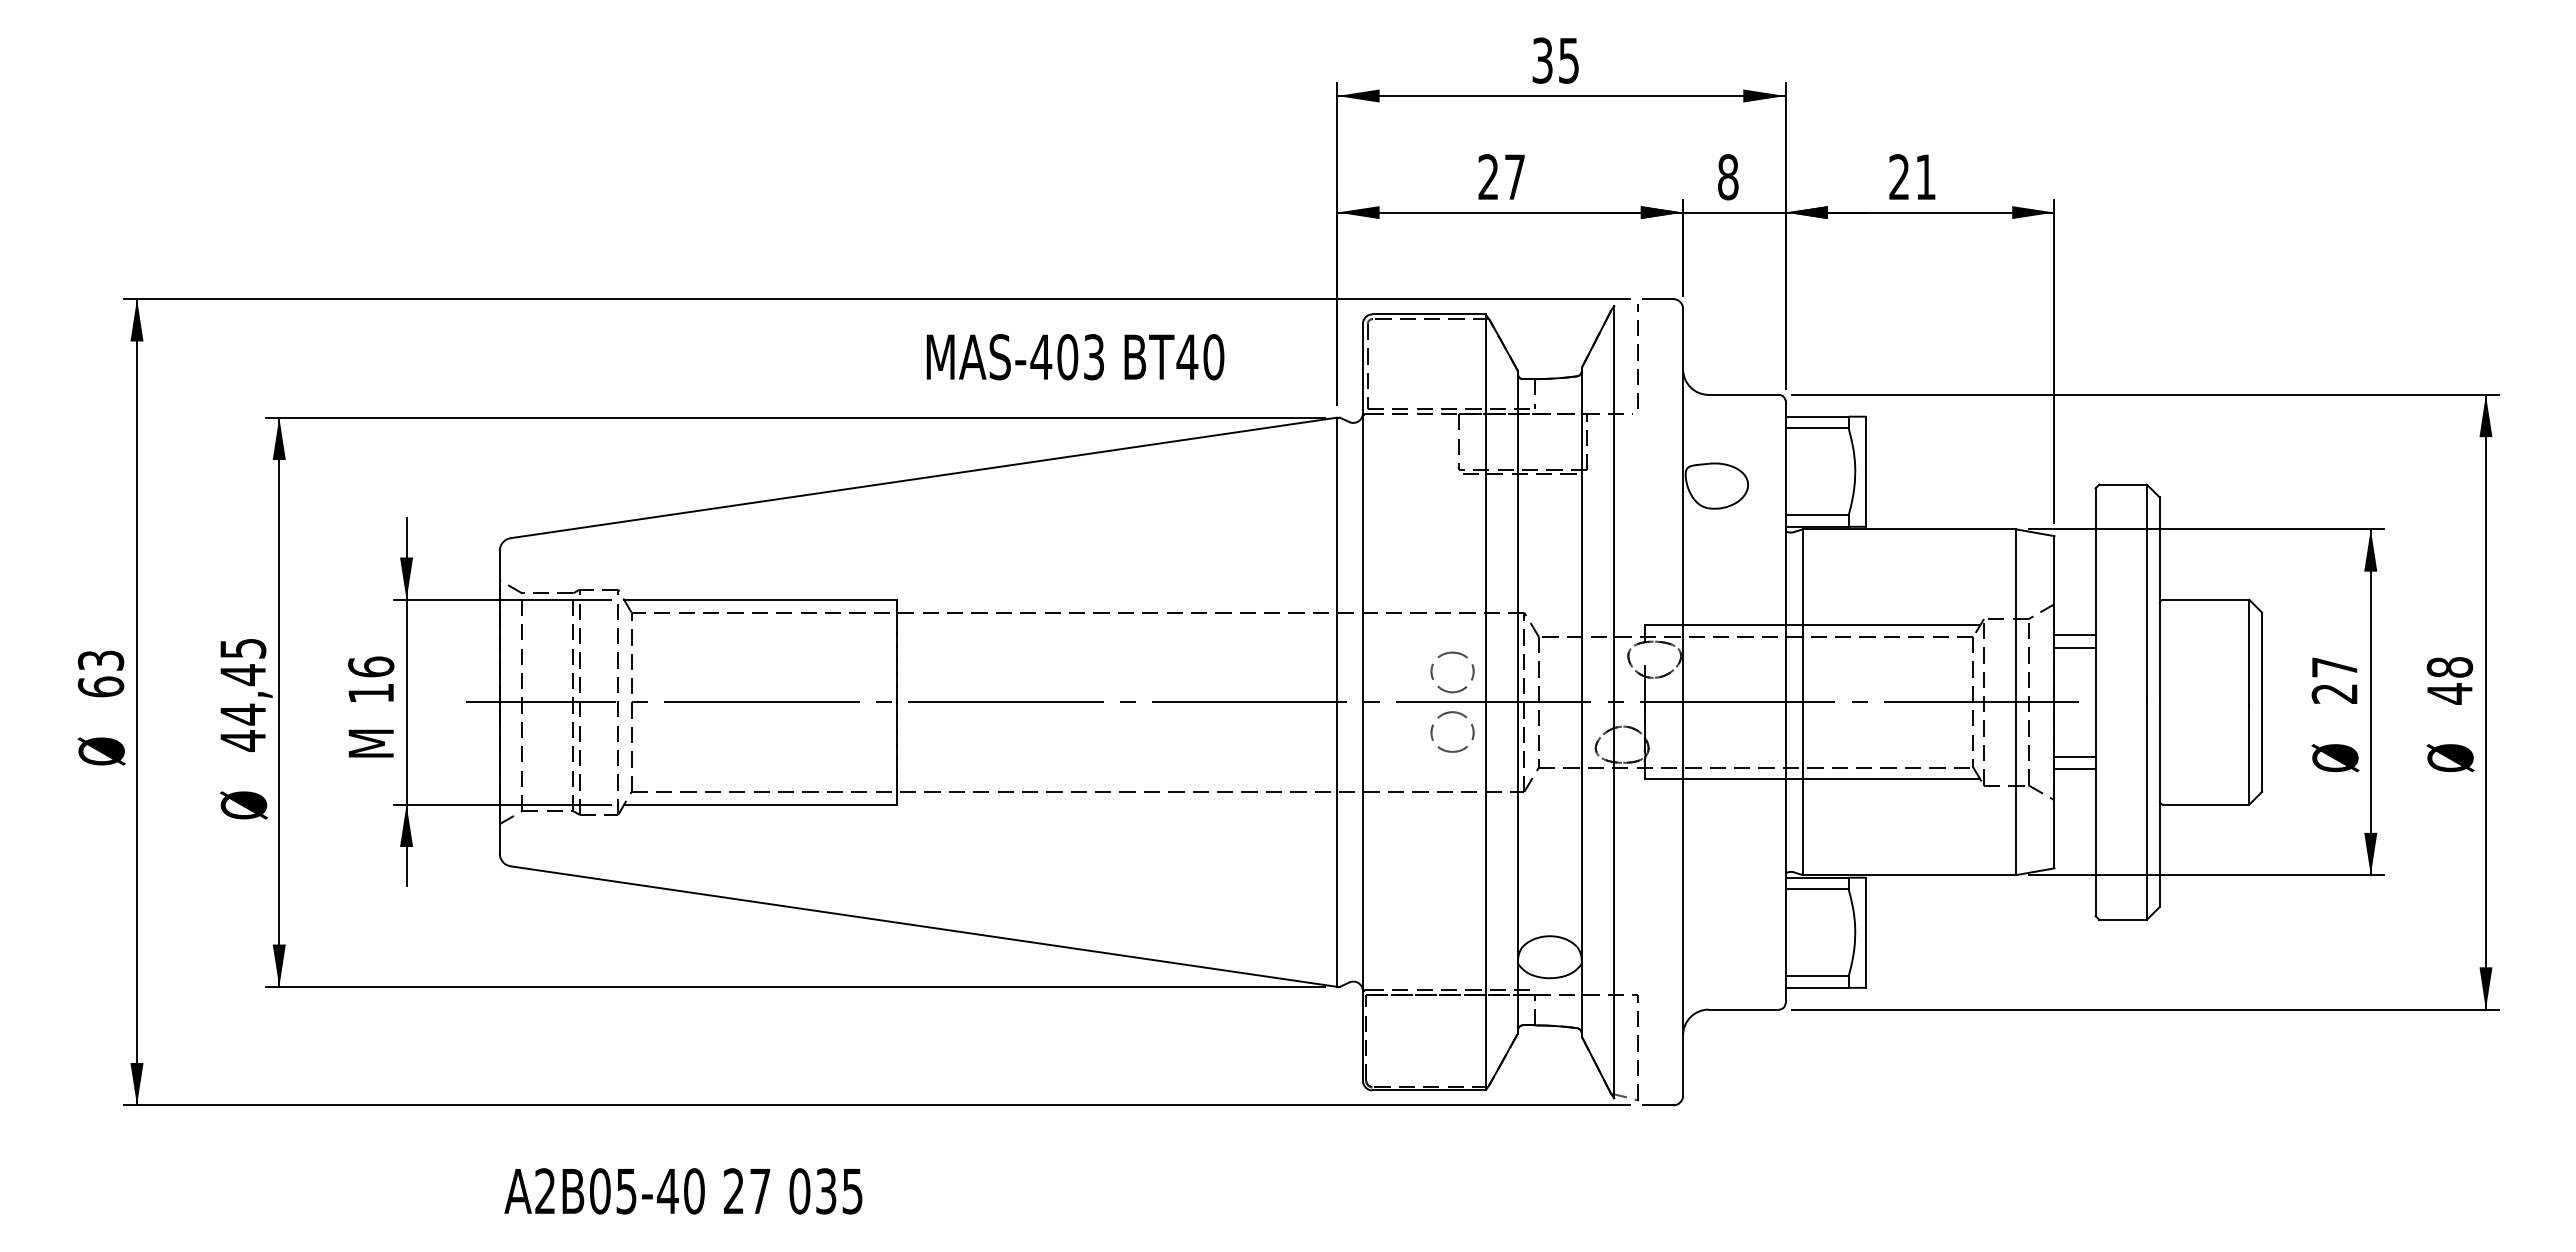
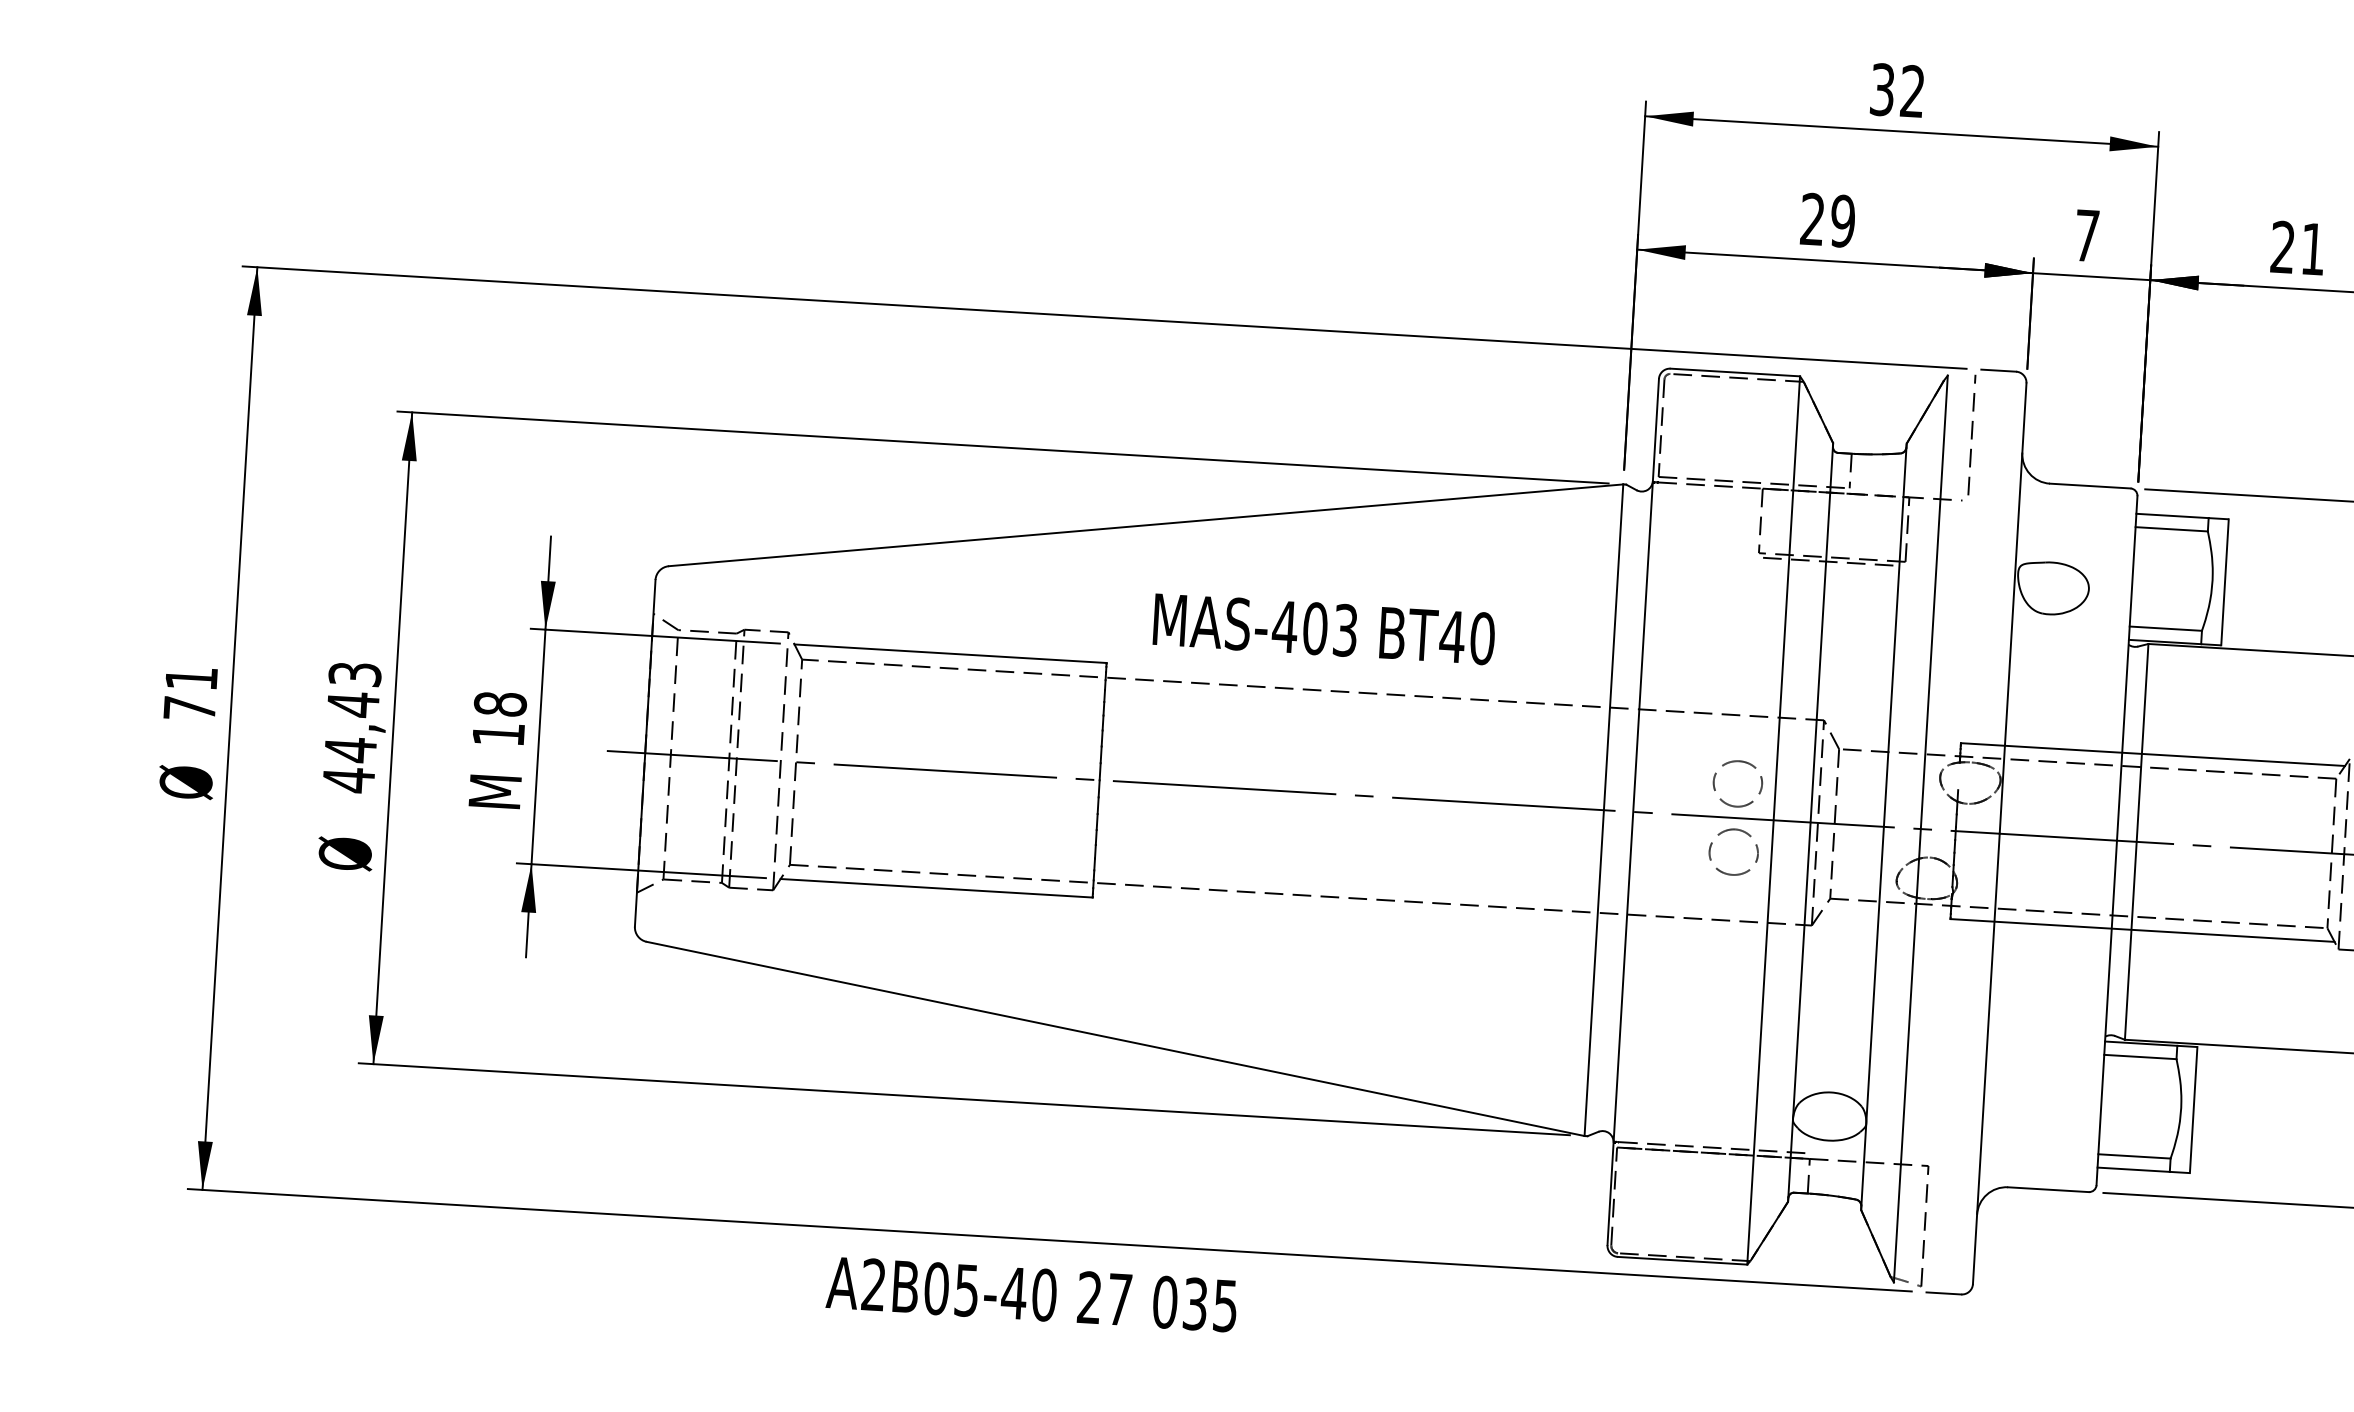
text: (1568, 60) -> (1912, 91), 35 -> 32
text: (1514, 177) -> (1842, 221), 27 -> 29
text: (1728, 177) -> (2087, 236), 8 -> 7
text: (1075, 357) -> (1324, 629), moved
text: (242, 648) -> (354, 674), 44,45 -> 44,43
text: (371, 666) -> (500, 703), 16 -> 18
text: (100, 673) -> (190, 693), 63 -> 71
text: (683, 1191) -> (1031, 1294), moved

